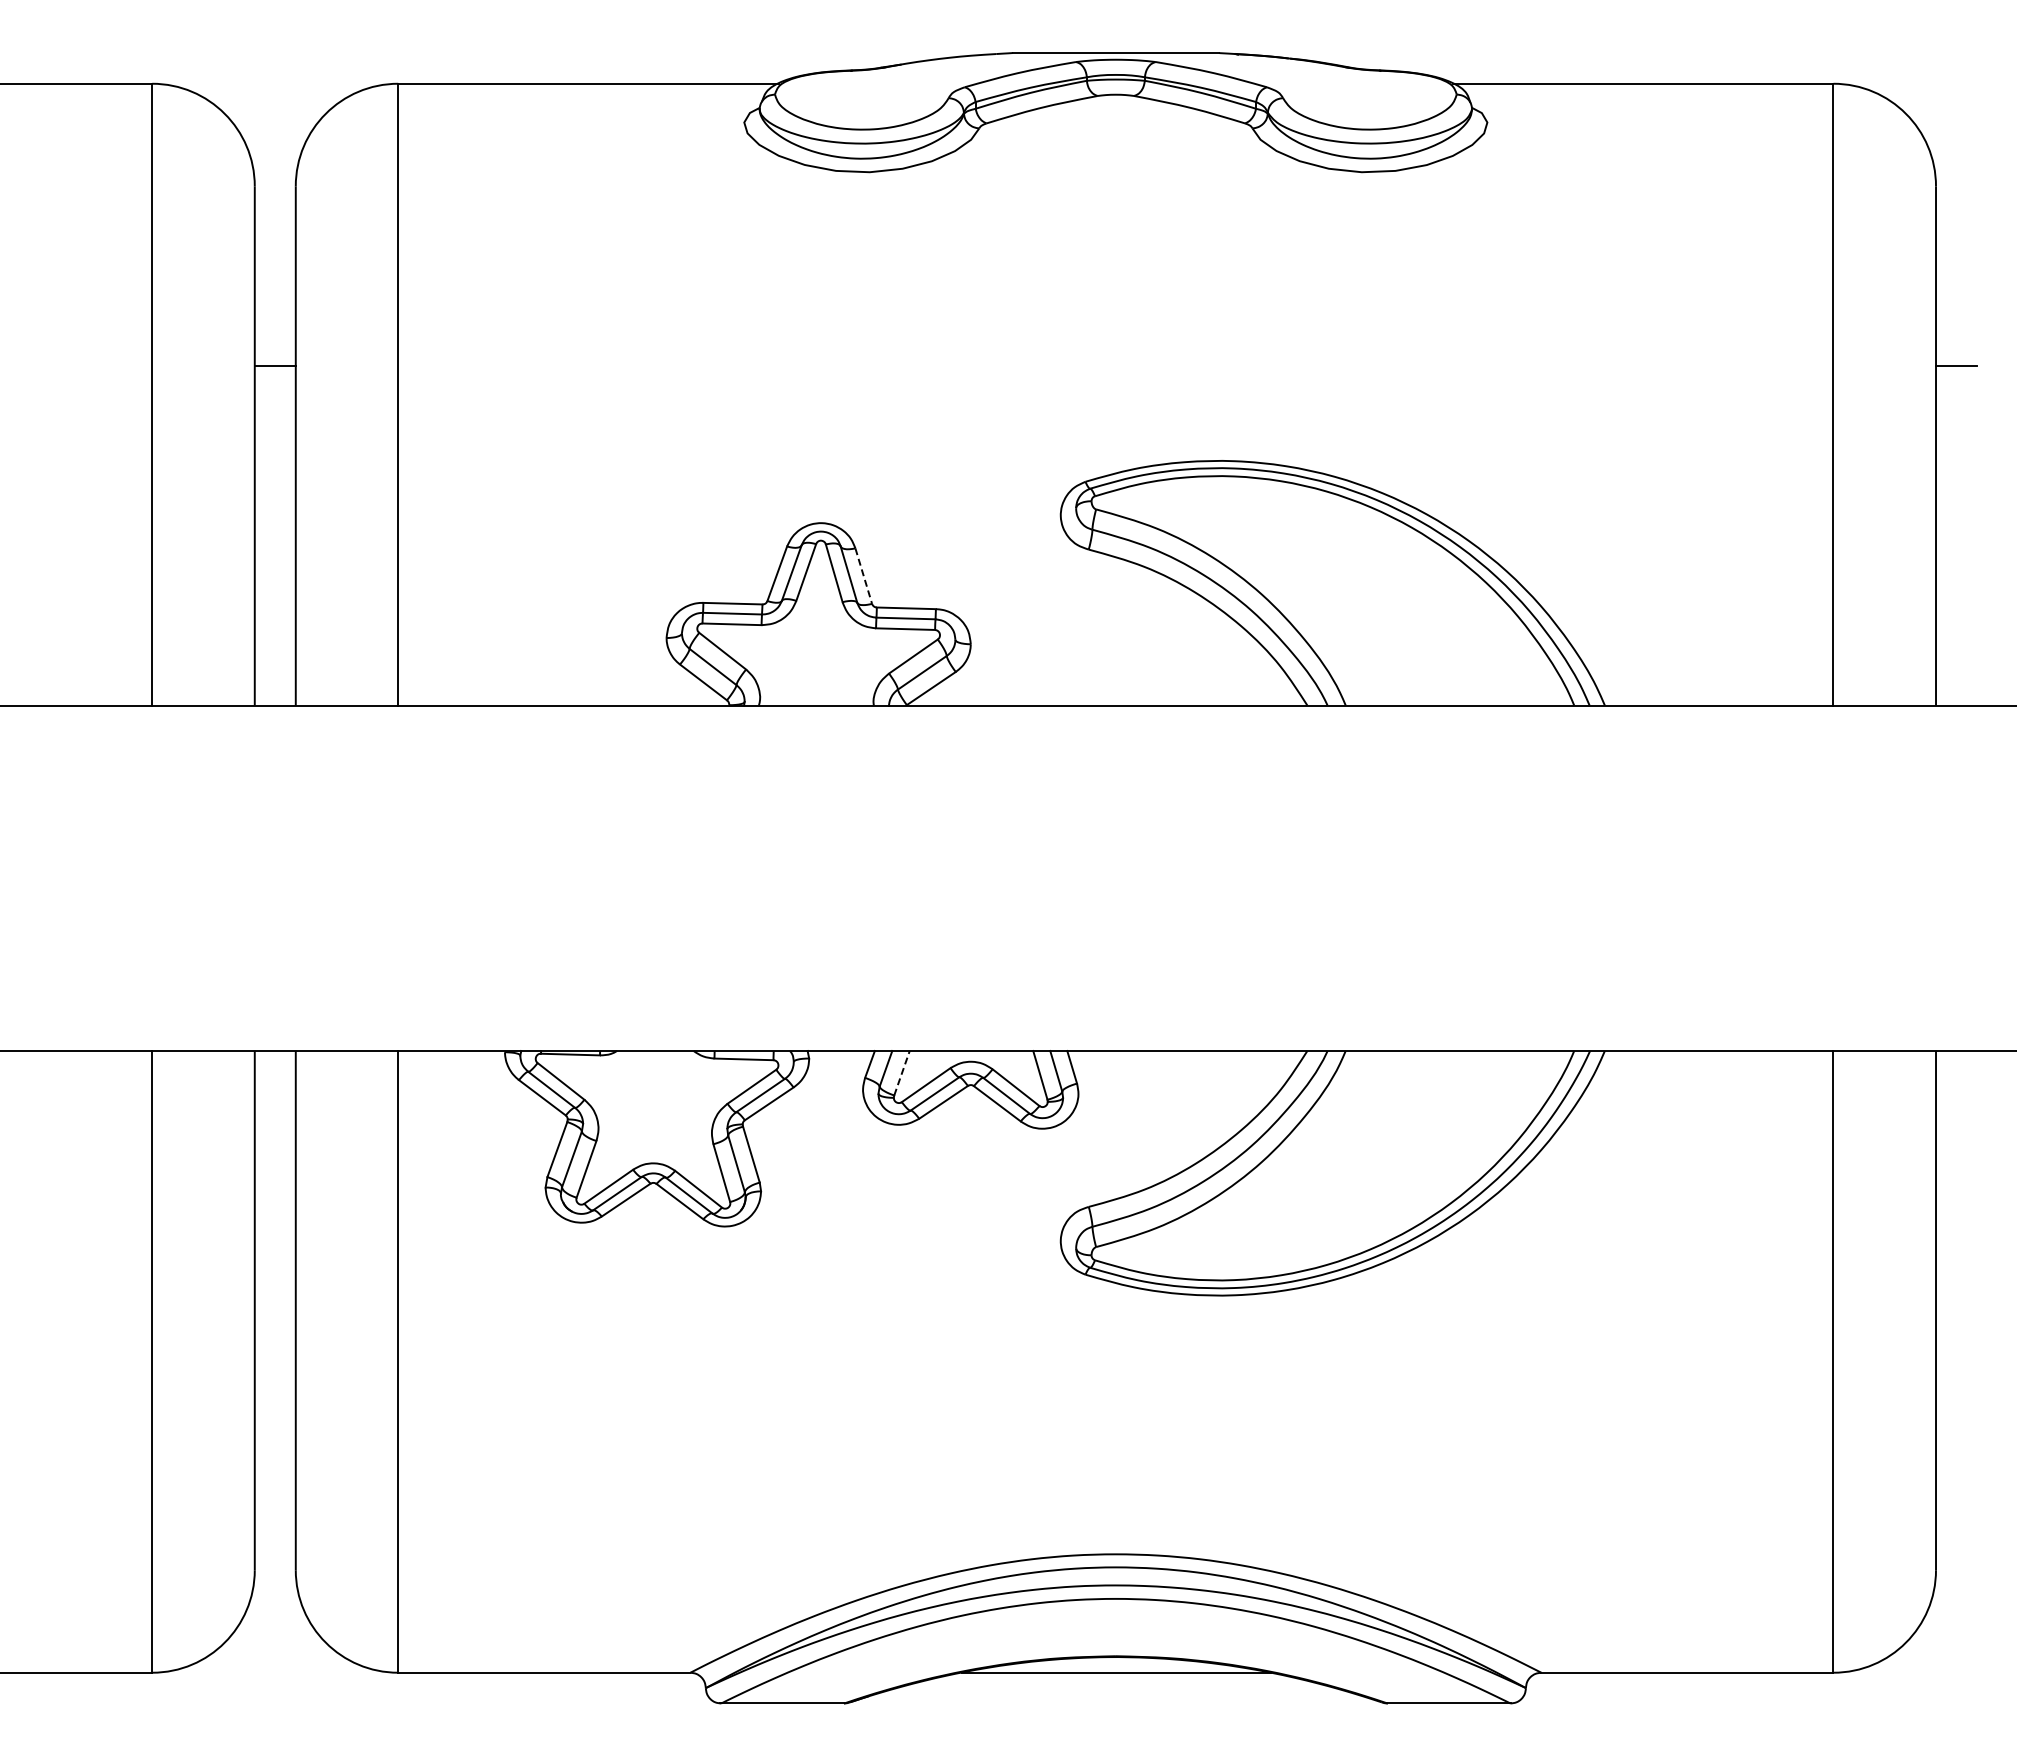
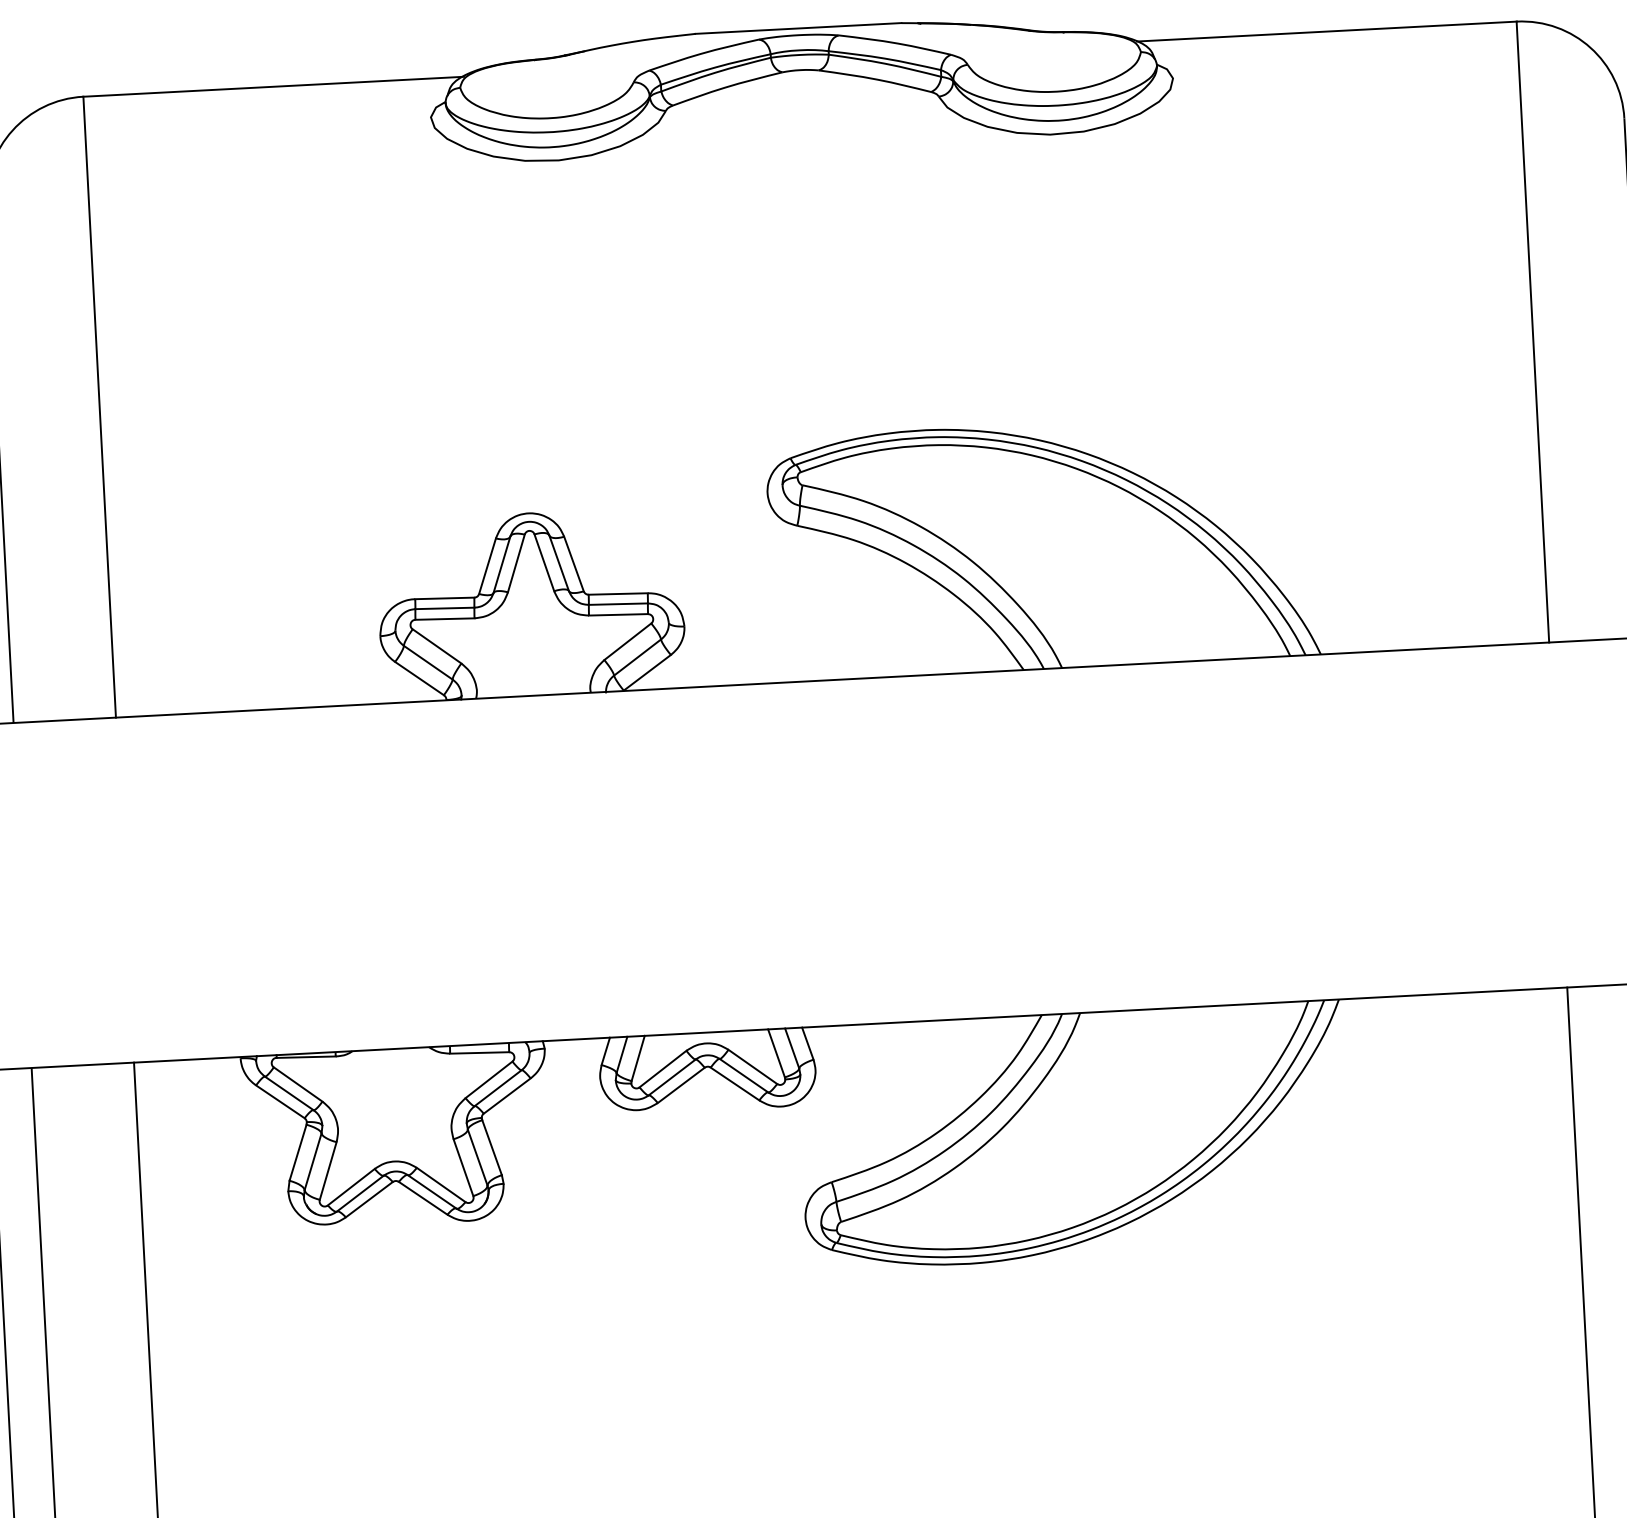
line: (863, 576) -> (573, 564), dashed -> solid
line: (902, 1073) -> (638, 1058), dashed -> solid

